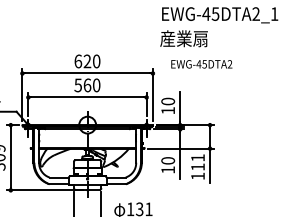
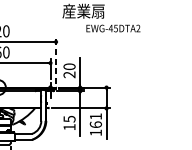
text: (201, 64) -> (113, 28), moved
line: (152, 95) -> (55, 61), solid -> dashed
text: (167, 110) -> (68, 74), 10 -> 20
text: (167, 160) -> (68, 118), 10 -> 15
text: (197, 166) -> (95, 124), 111 -> 161

